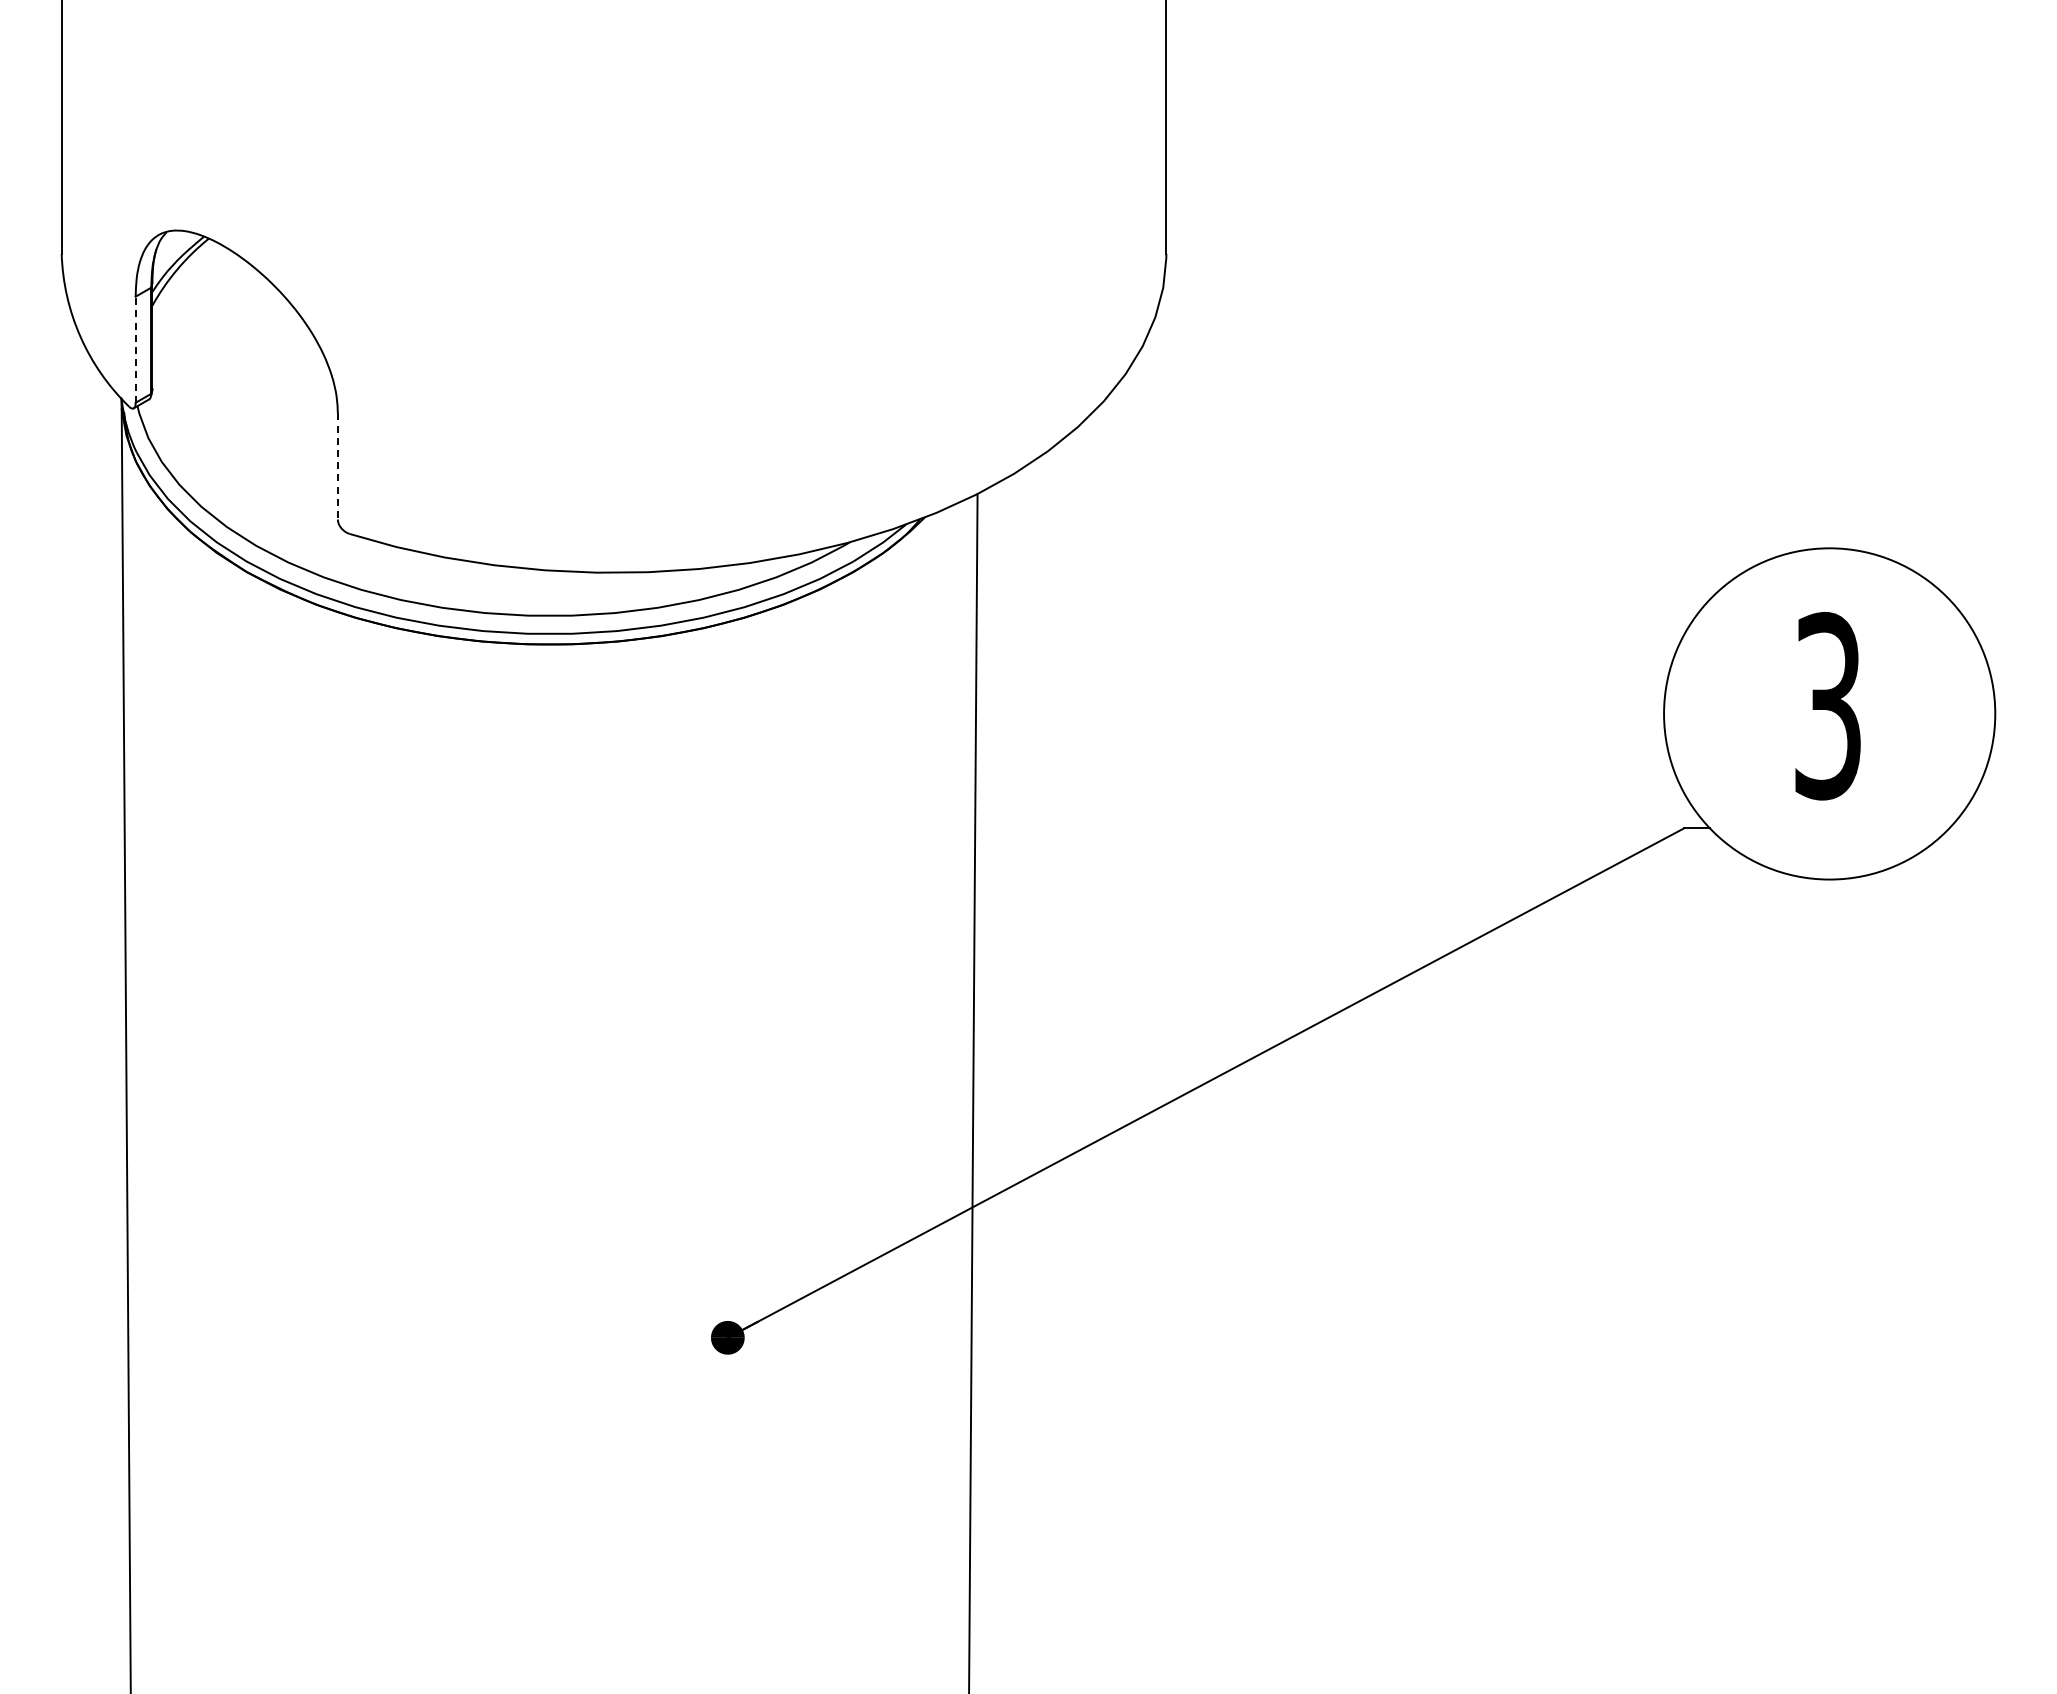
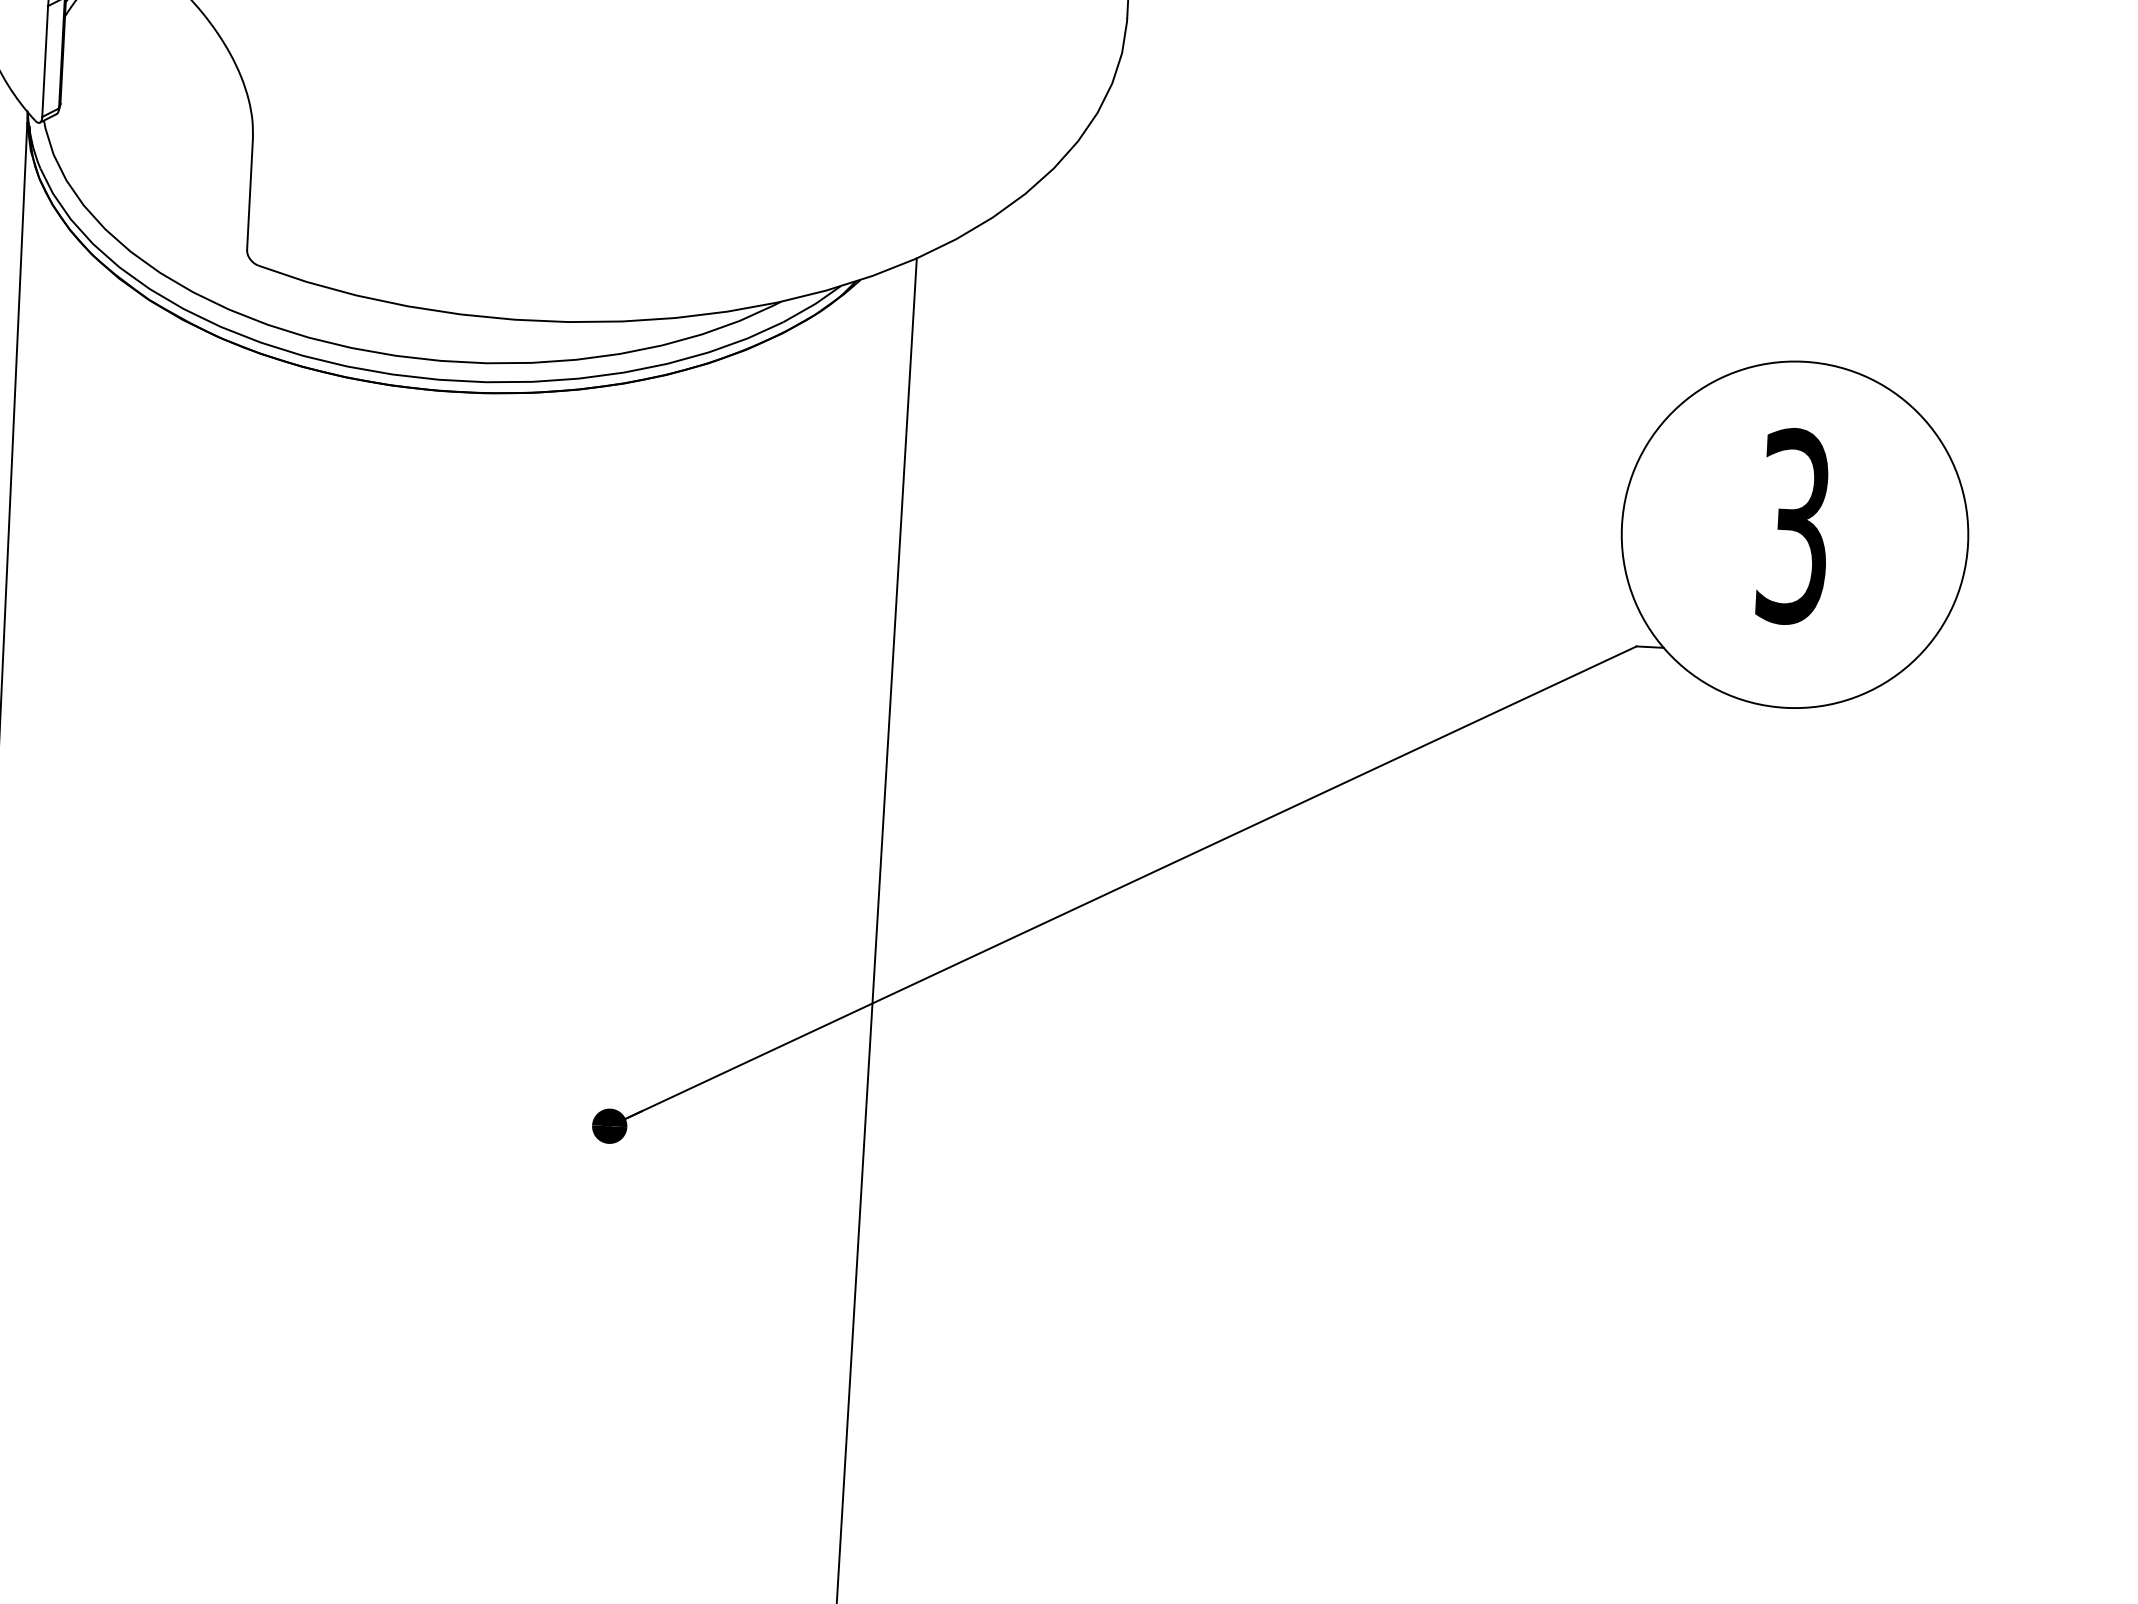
line: (135, 349) -> (44, 61), dashed -> solid
line: (337, 466) -> (249, 194), dashed -> solid

